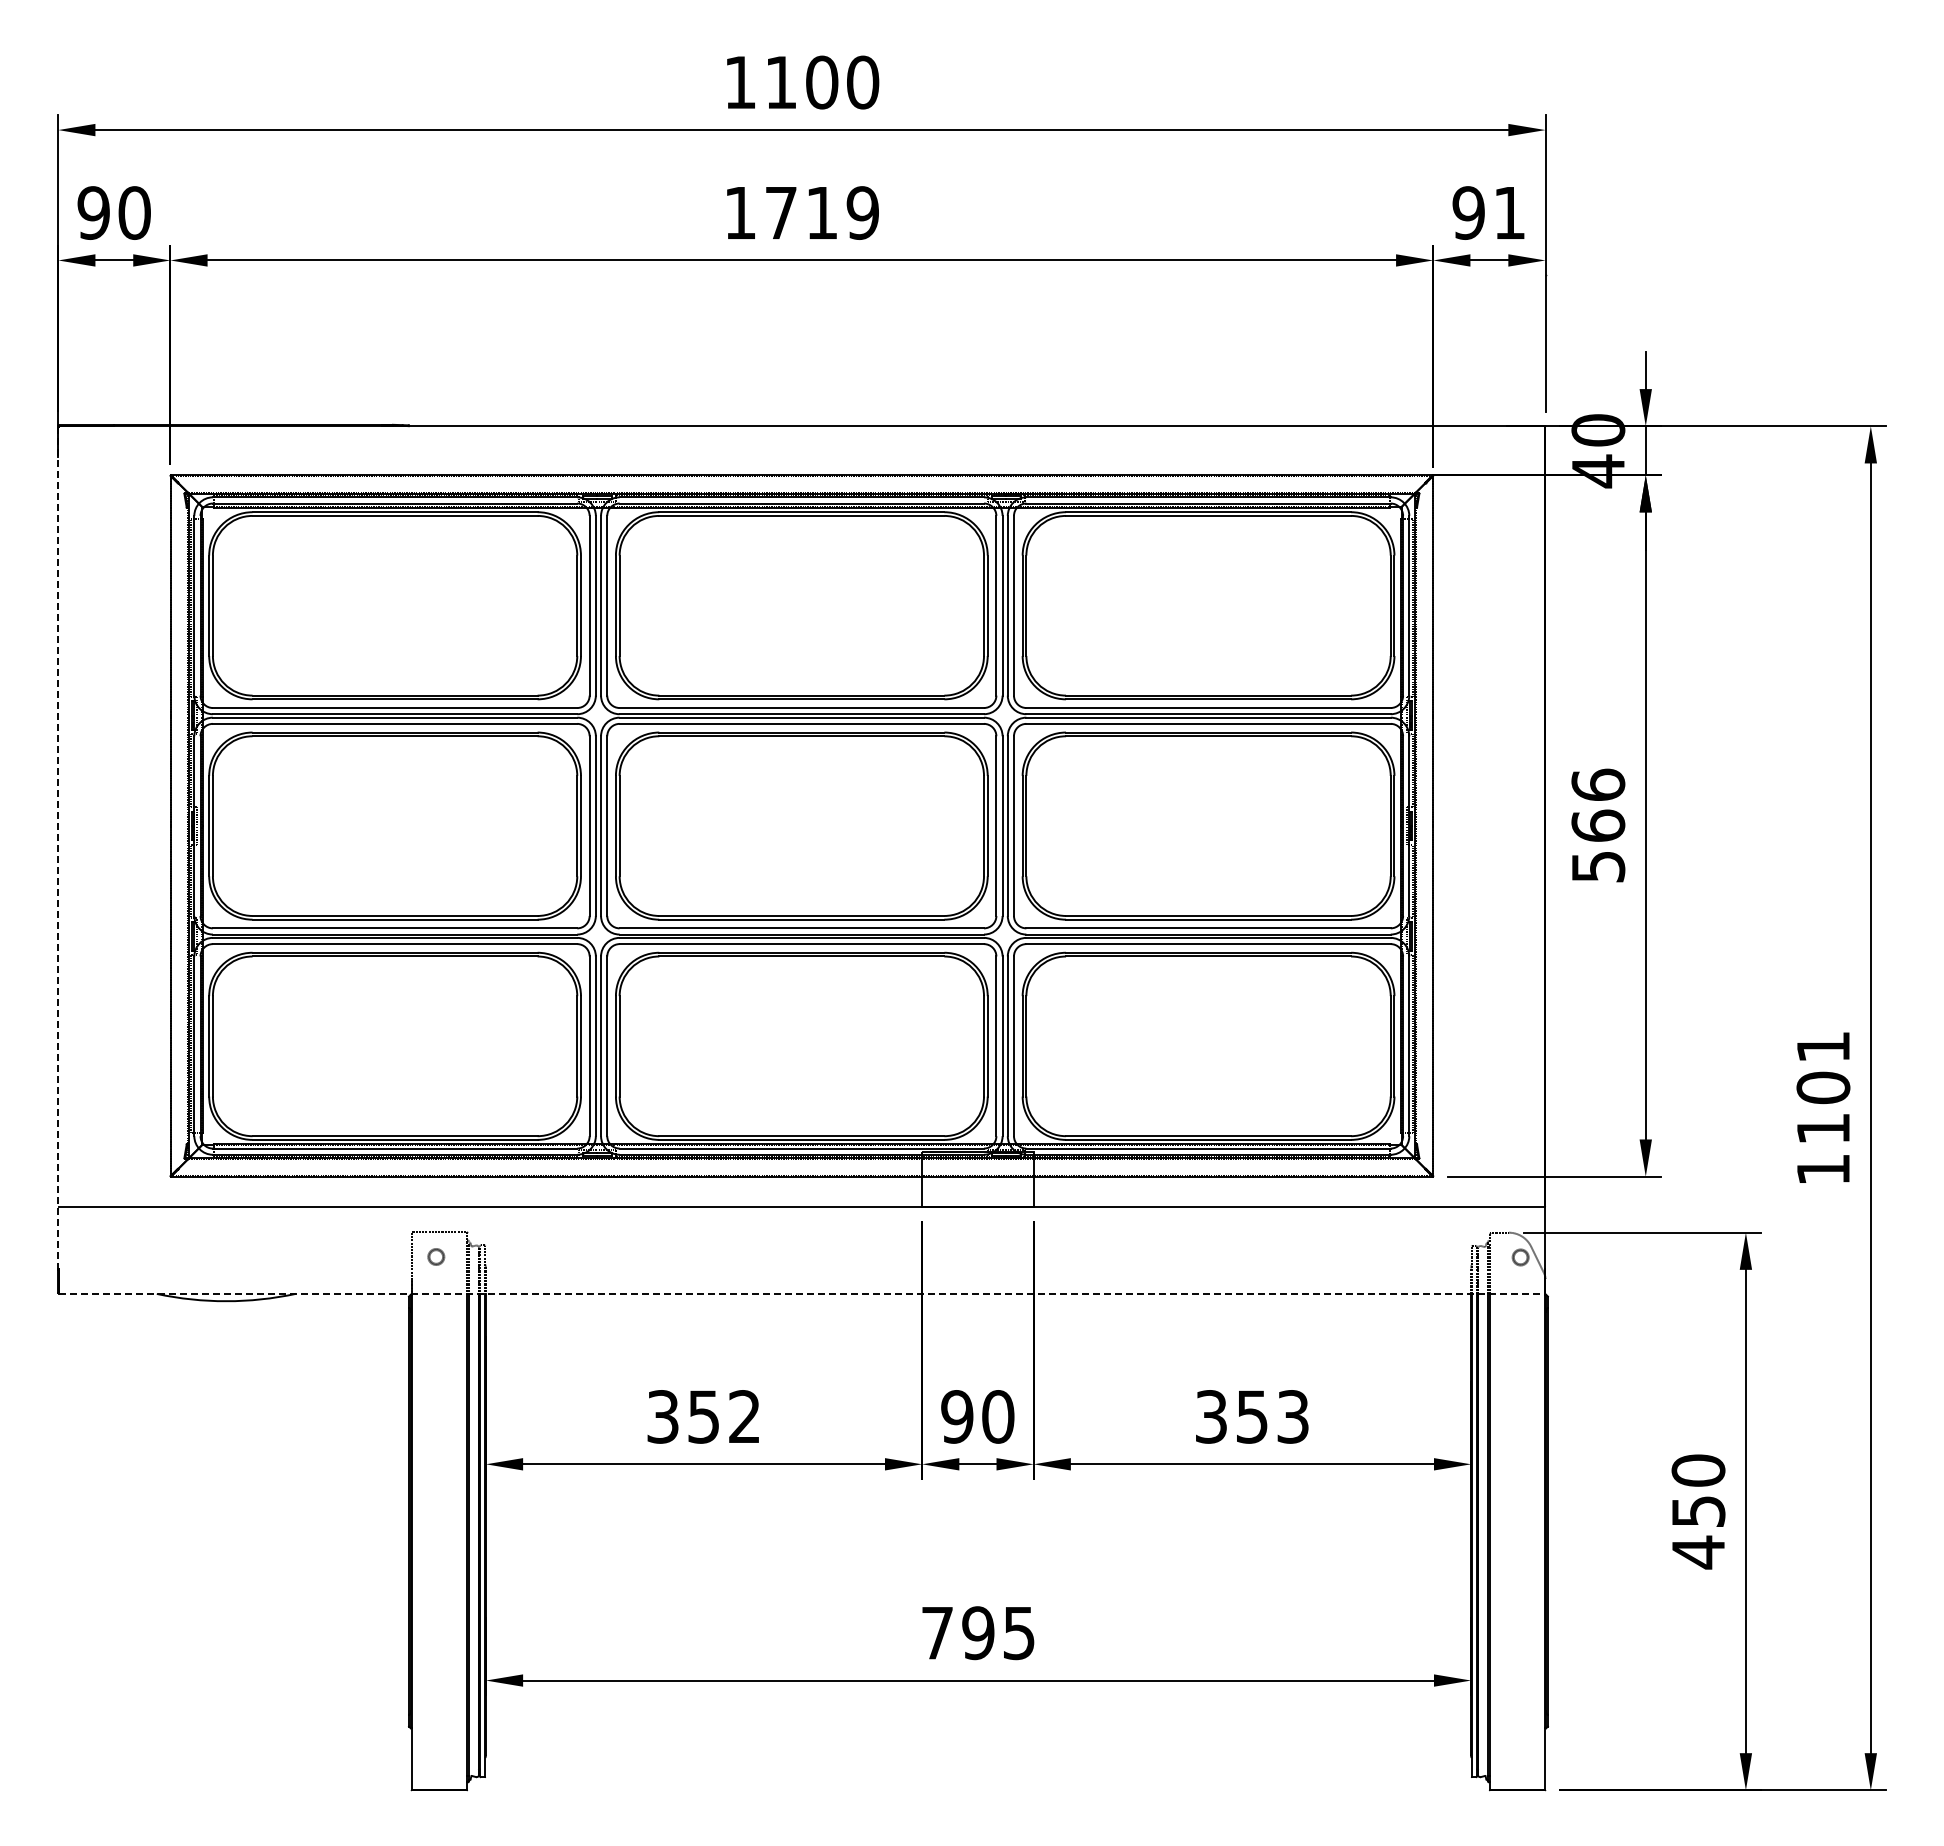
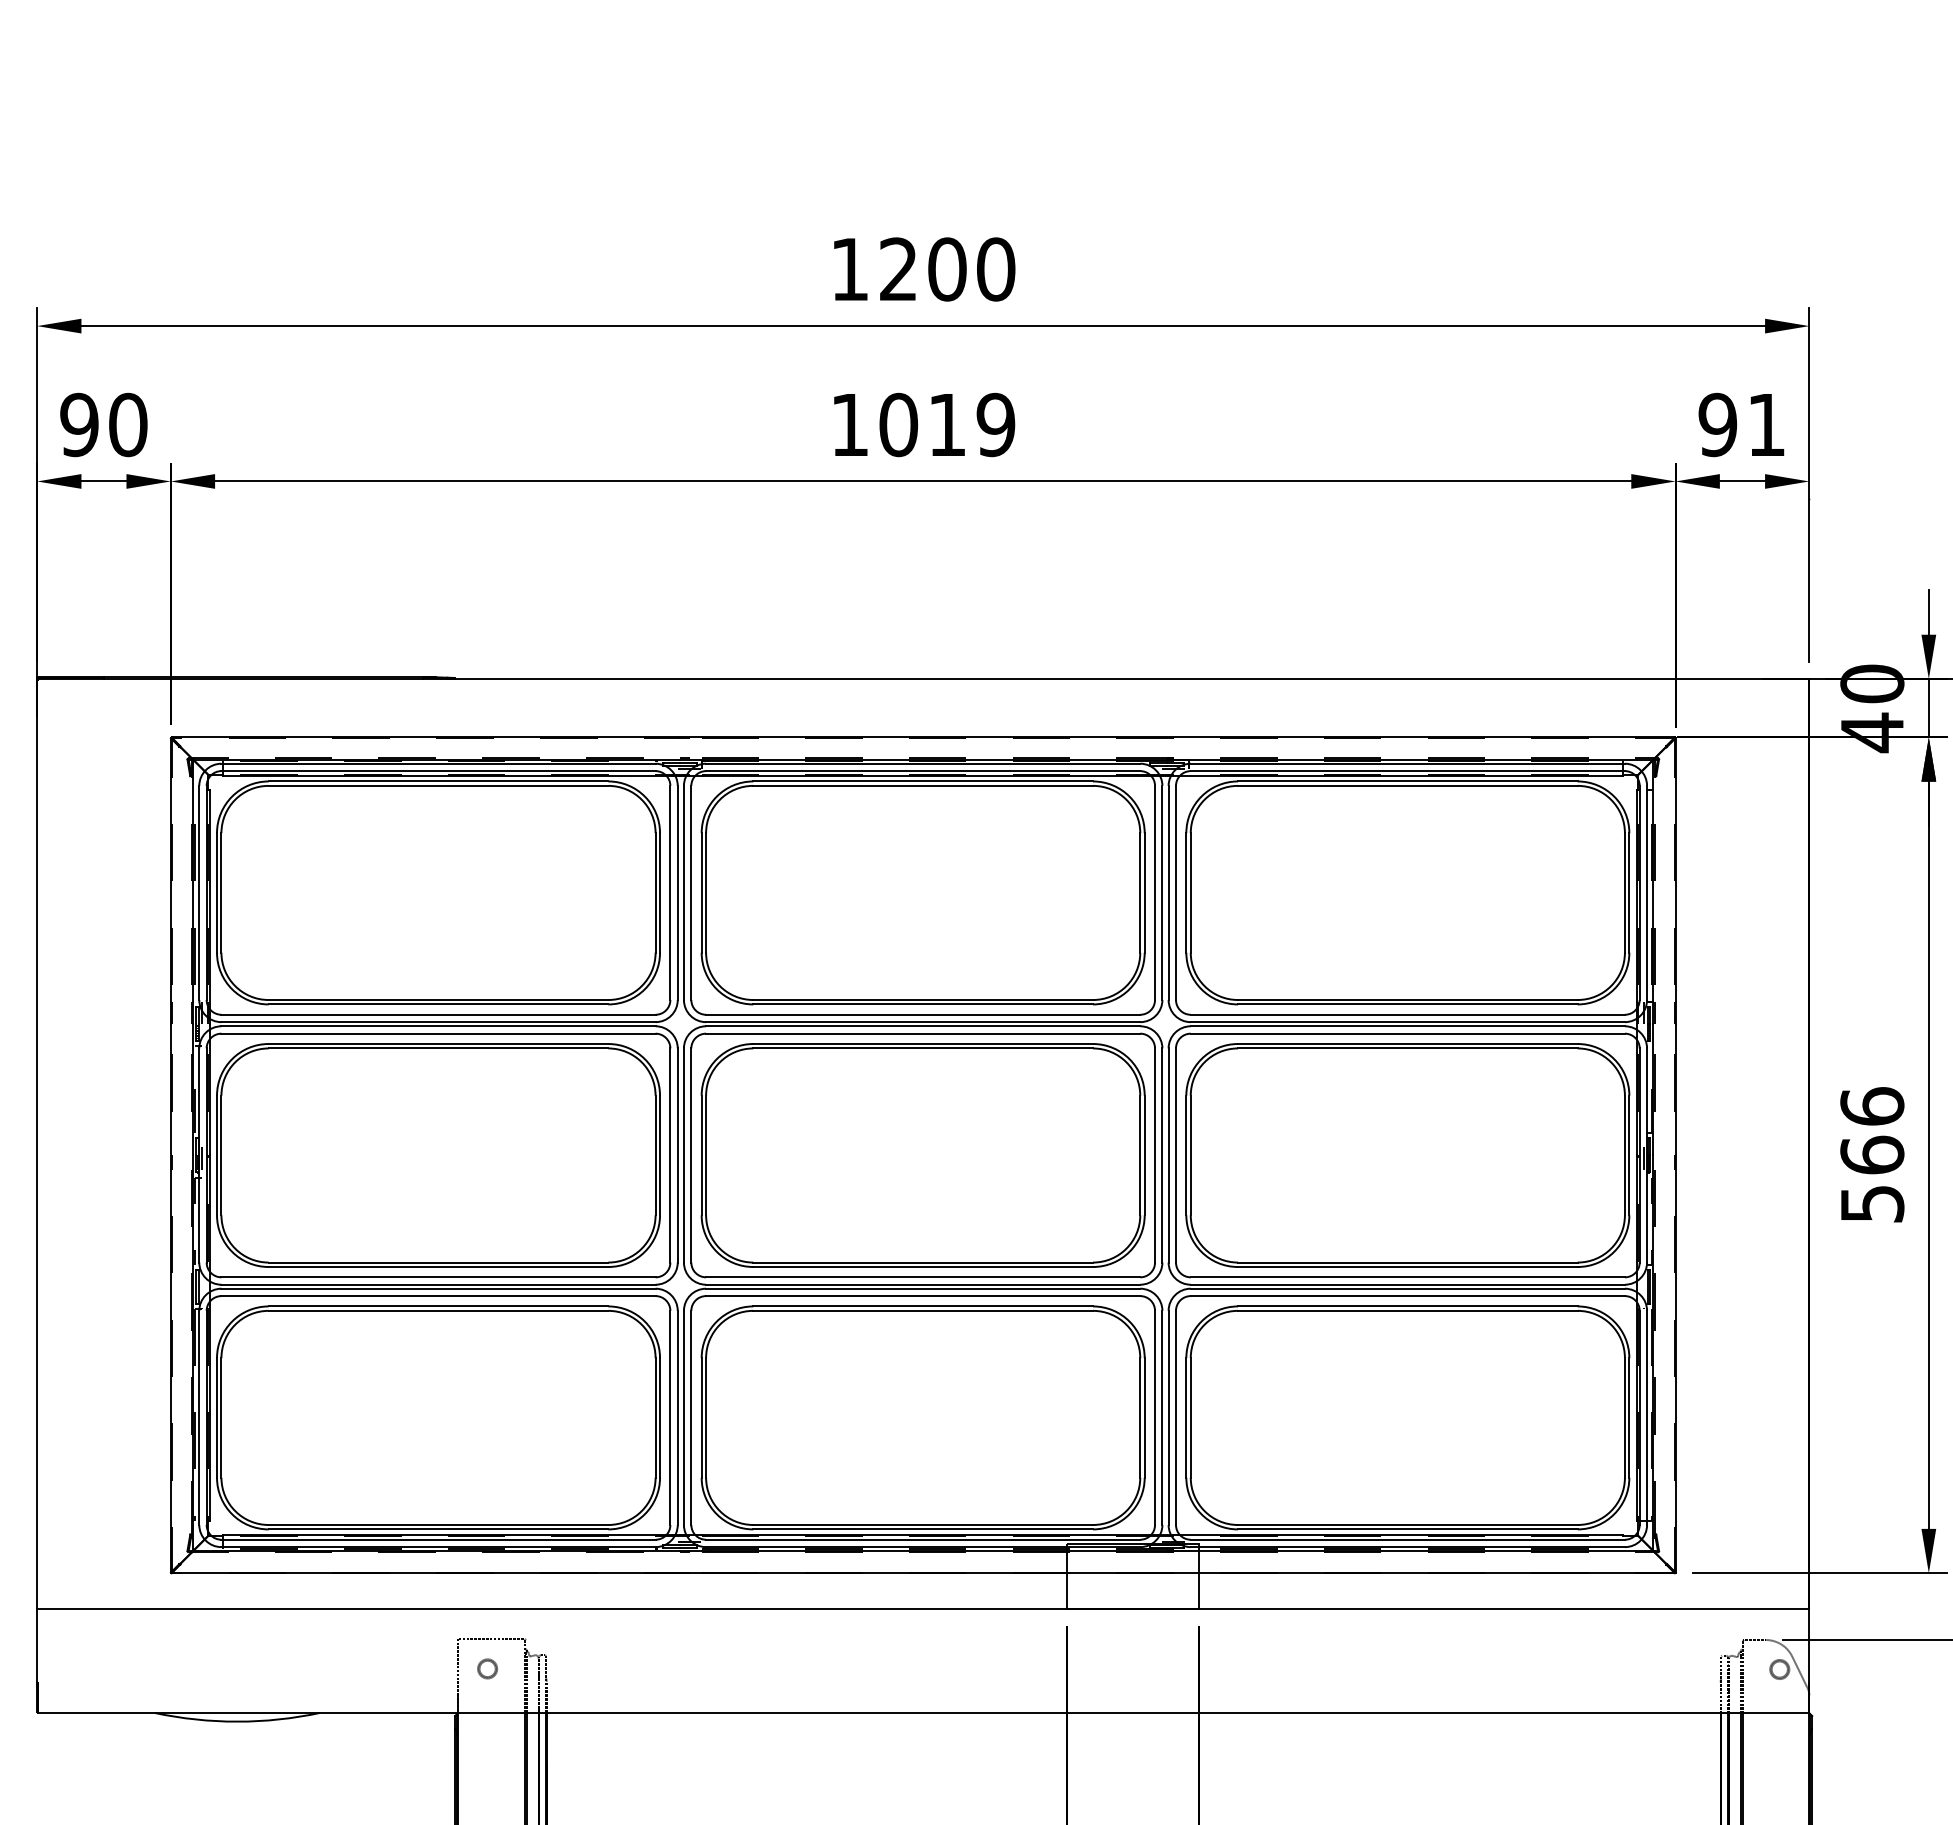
text: (780, 81) -> (897, 268), 1100 -> 1200
text: (781, 212) -> (898, 424), 1719 -> 1019
line: (58, 848) -> (37, 1182), dashed -> solid
line: (801, 1293) -> (922, 1712), dashed -> solid

